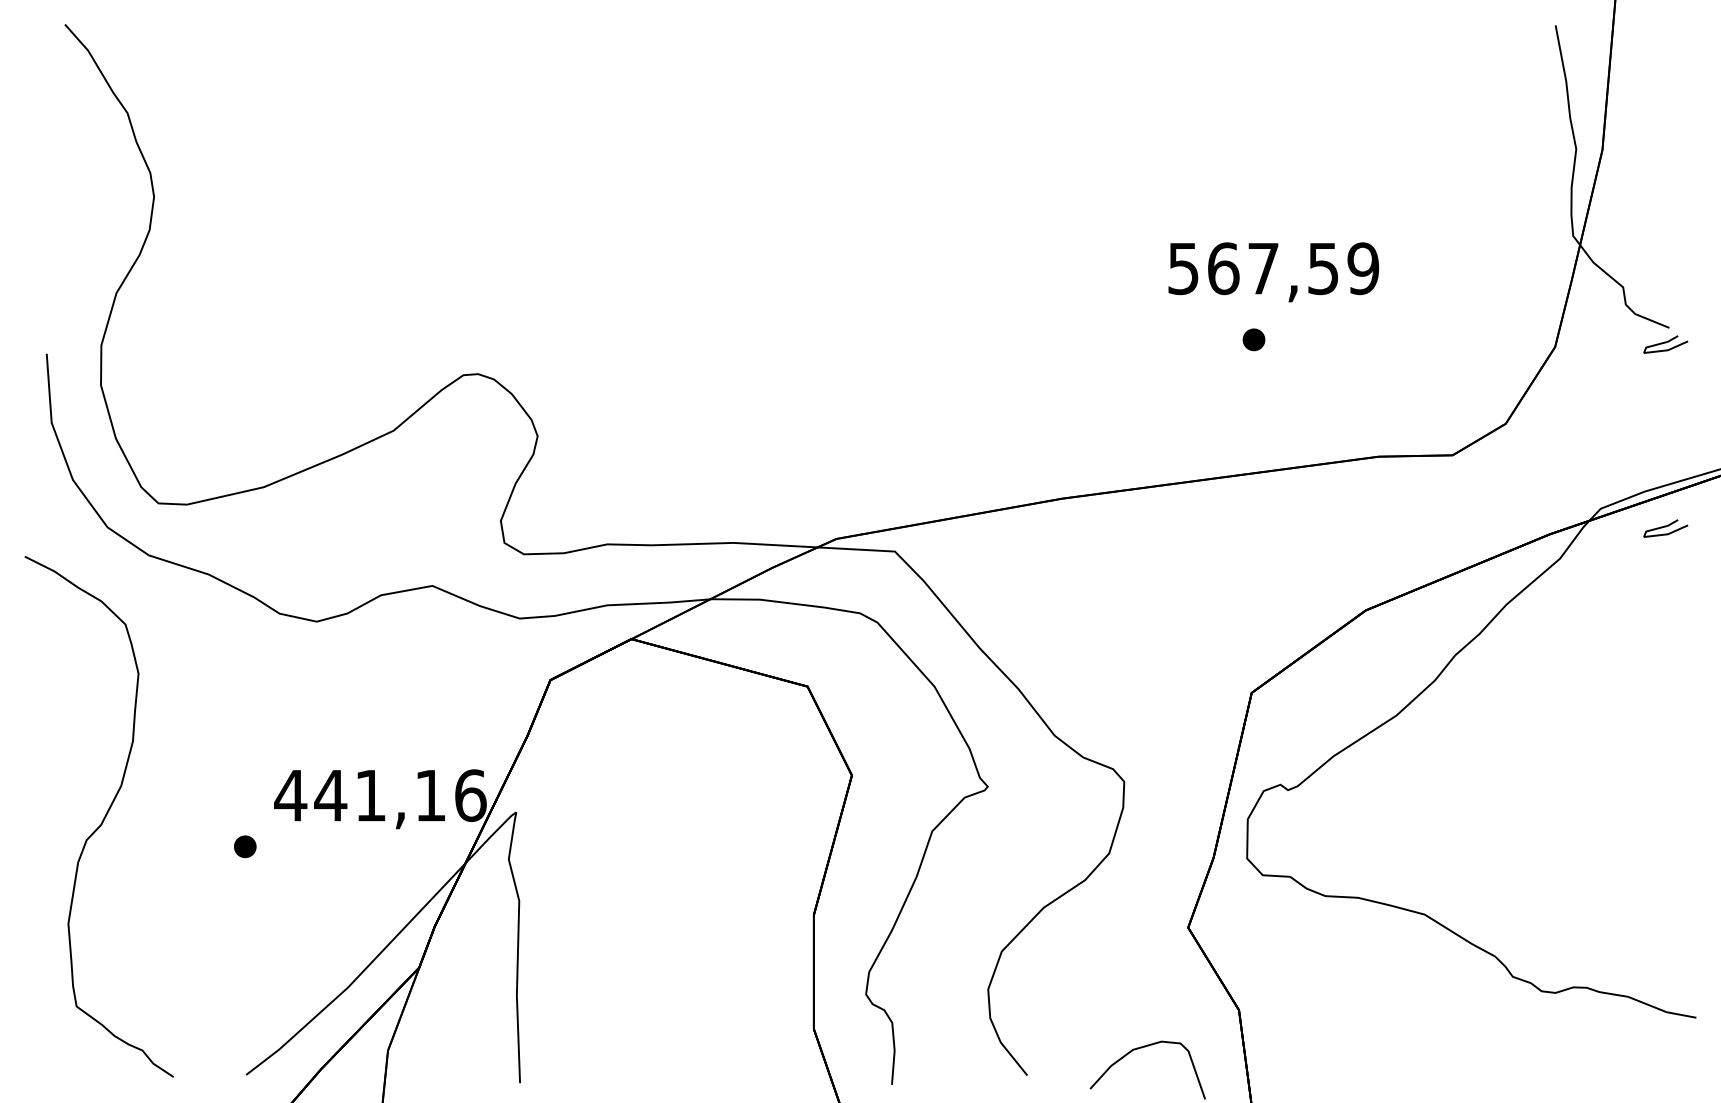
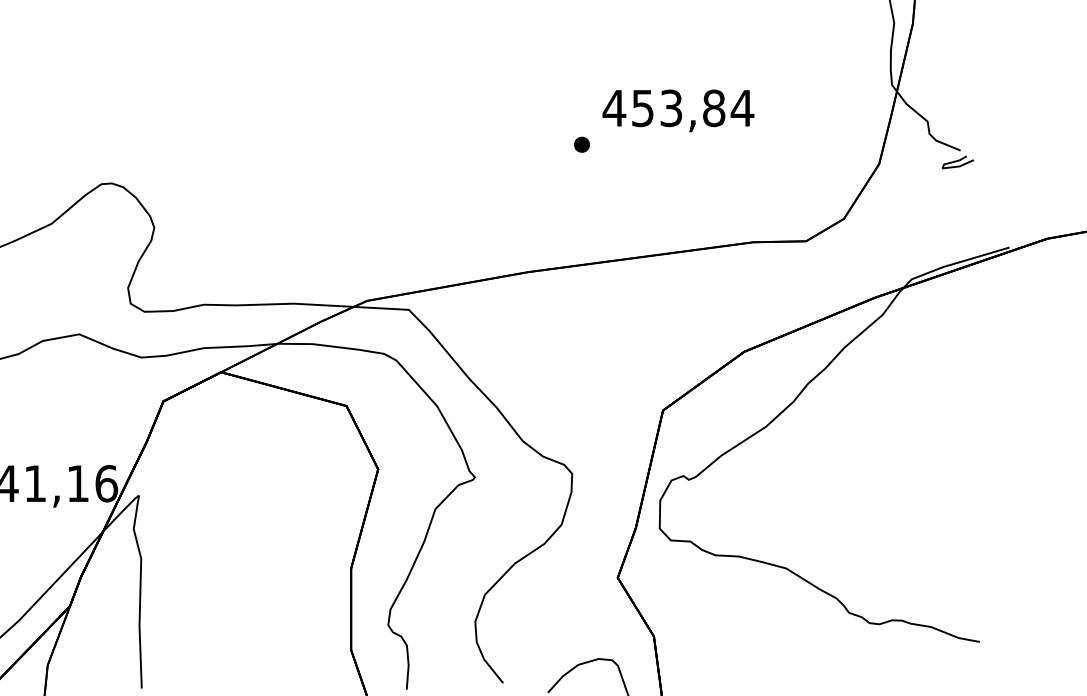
text: (1272, 268) -> (677, 108), 567,59 -> 453,84
part: (1253, 339) -> (581, 144), moved
curve: (1665, 527) -> (957, 292), removed

